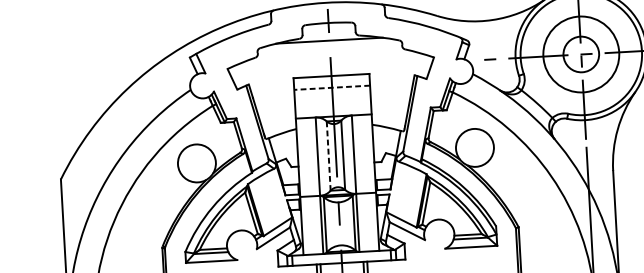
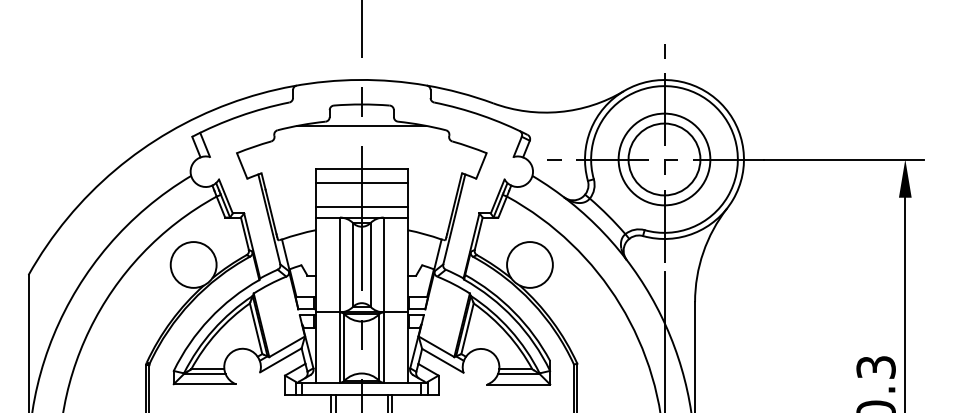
circle: (581, 54) -> (664, 159), size x1.67
line: (331, 87) -> (361, 182), dashed -> solid
line: (333, 108) -> (361, 207), added
line: (329, 155) -> (353, 264), dashed -> solid

